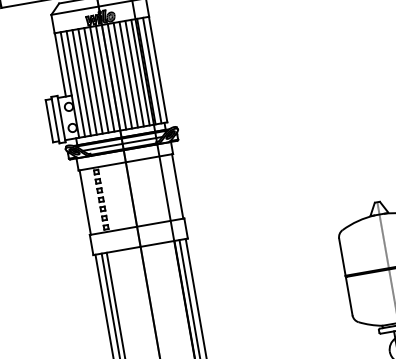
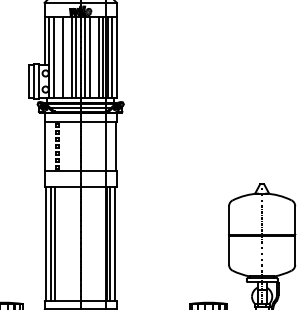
line: (128, 73) -> (94, 56), removed
line: (93, 79) -> (67, 56), removed
line: (81, 81) -> (58, 56), removed

